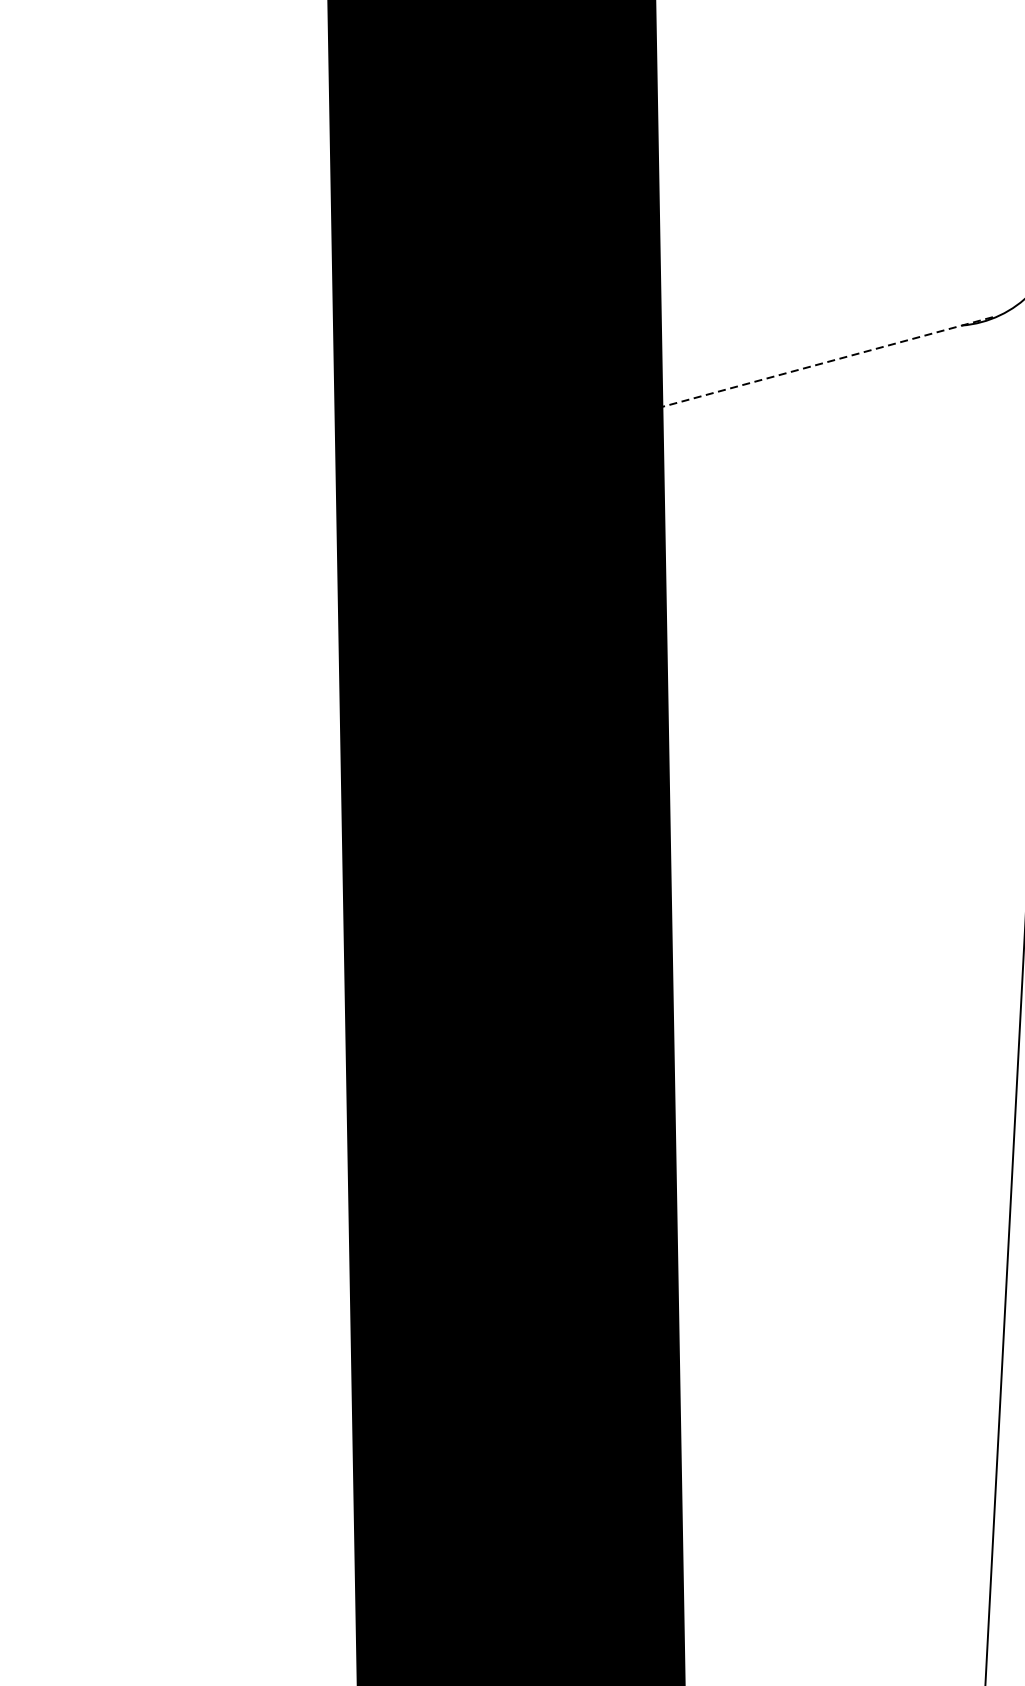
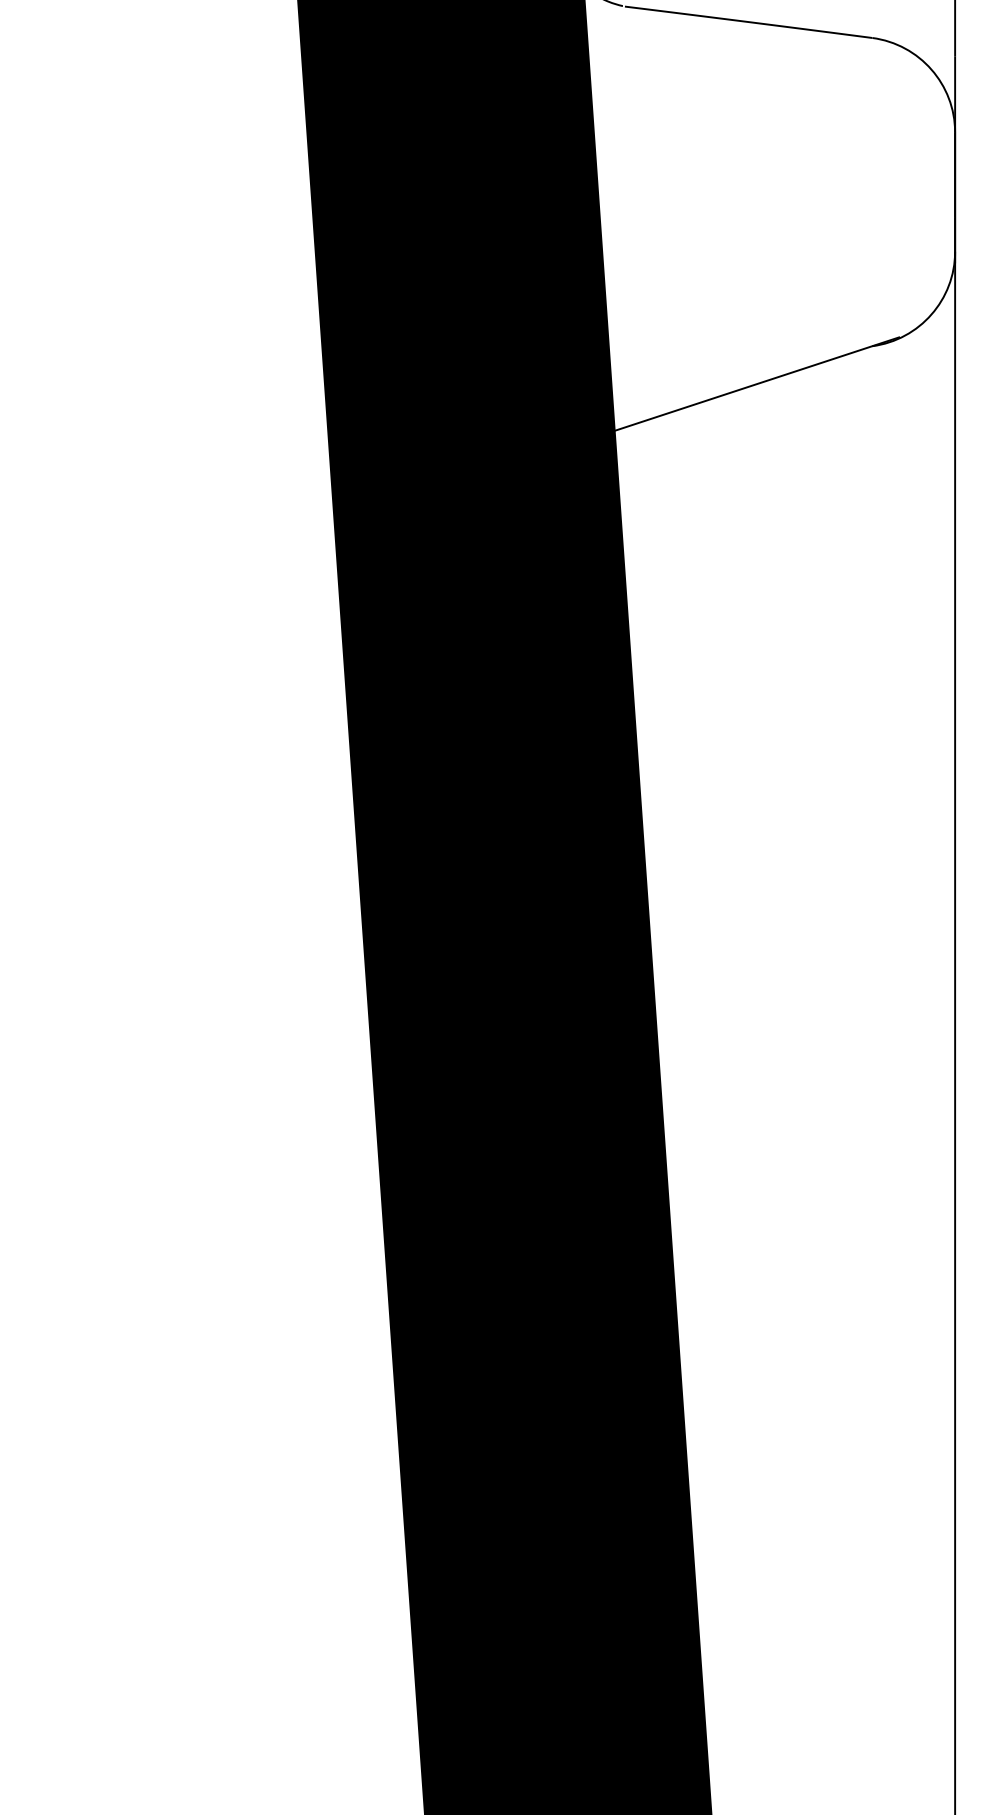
line: (819, 364) -> (749, 386), dashed -> solid

